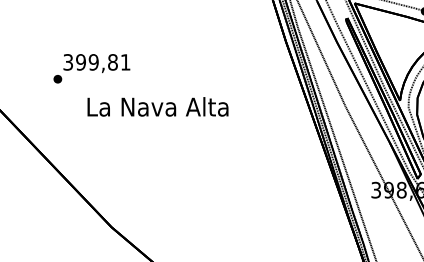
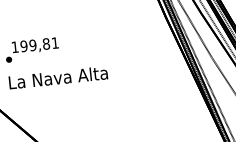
text: (67, 62) -> (14, 47), 399,81 -> 199,81
text: (157, 106) -> (57, 77), moved

